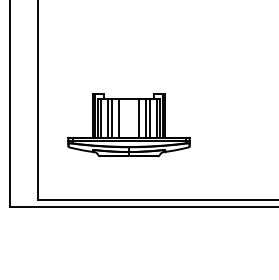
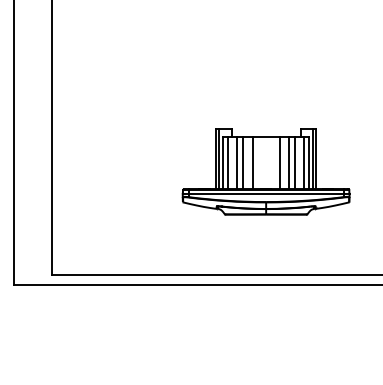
part: (128, 124) -> (265, 171), moved

